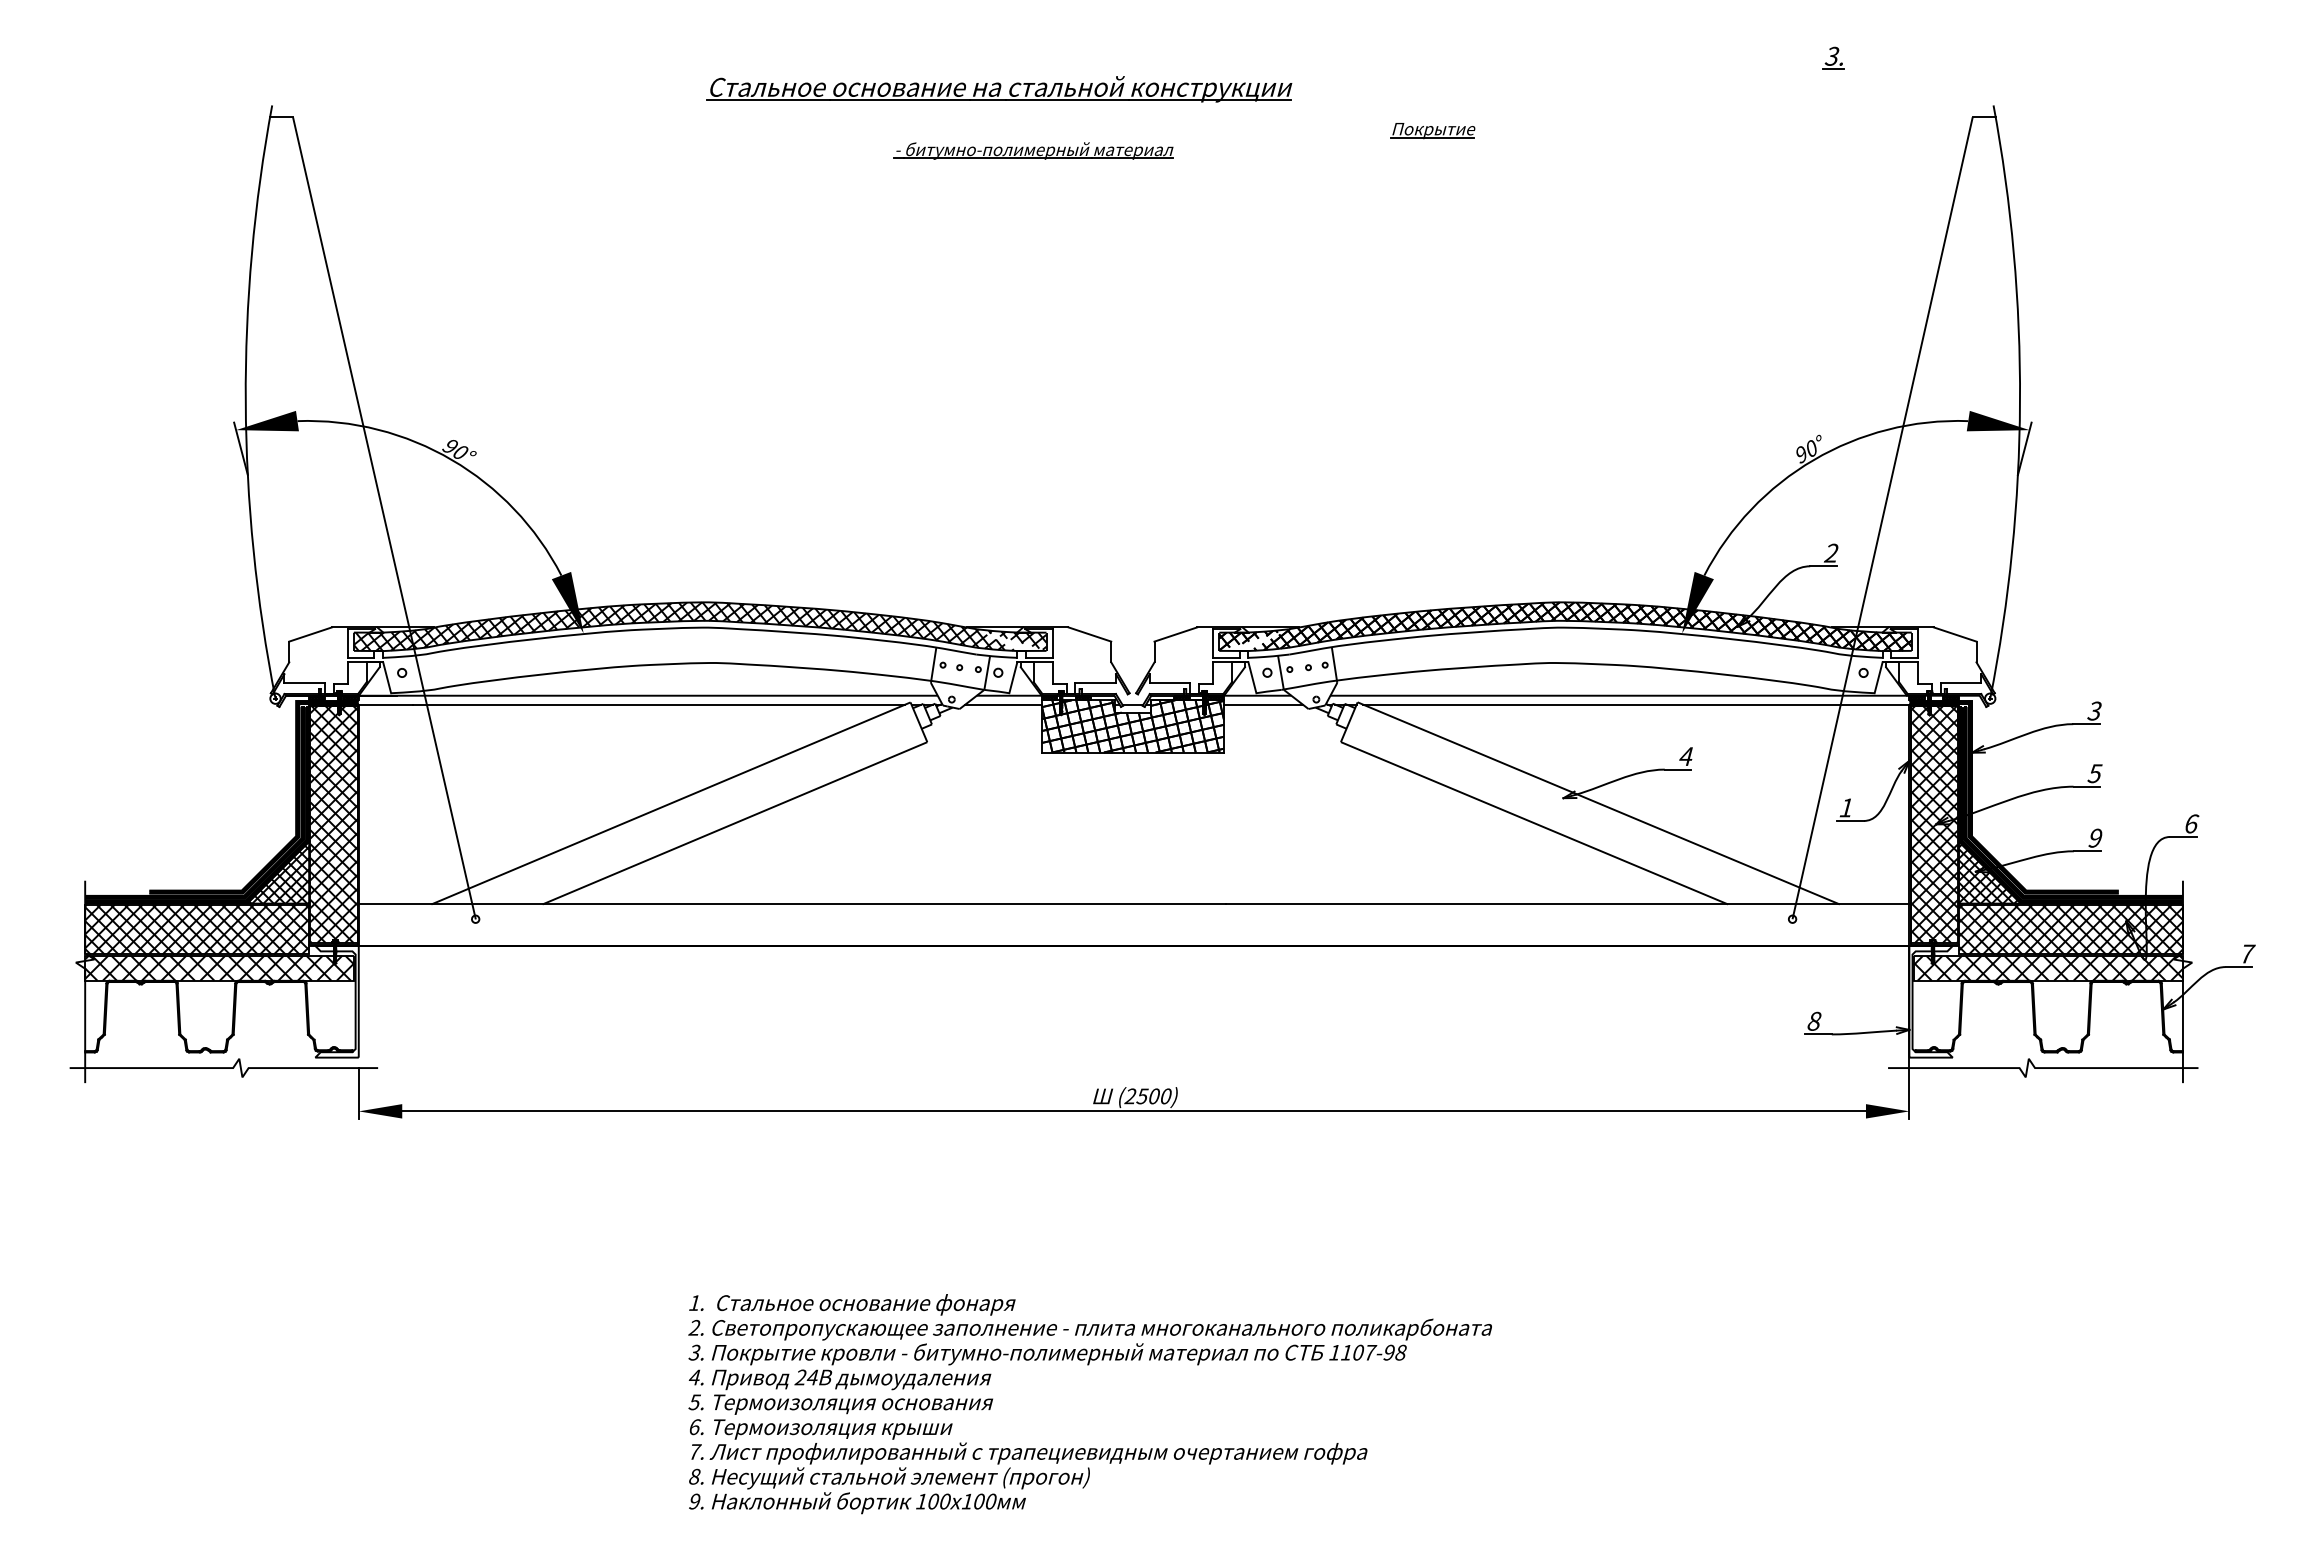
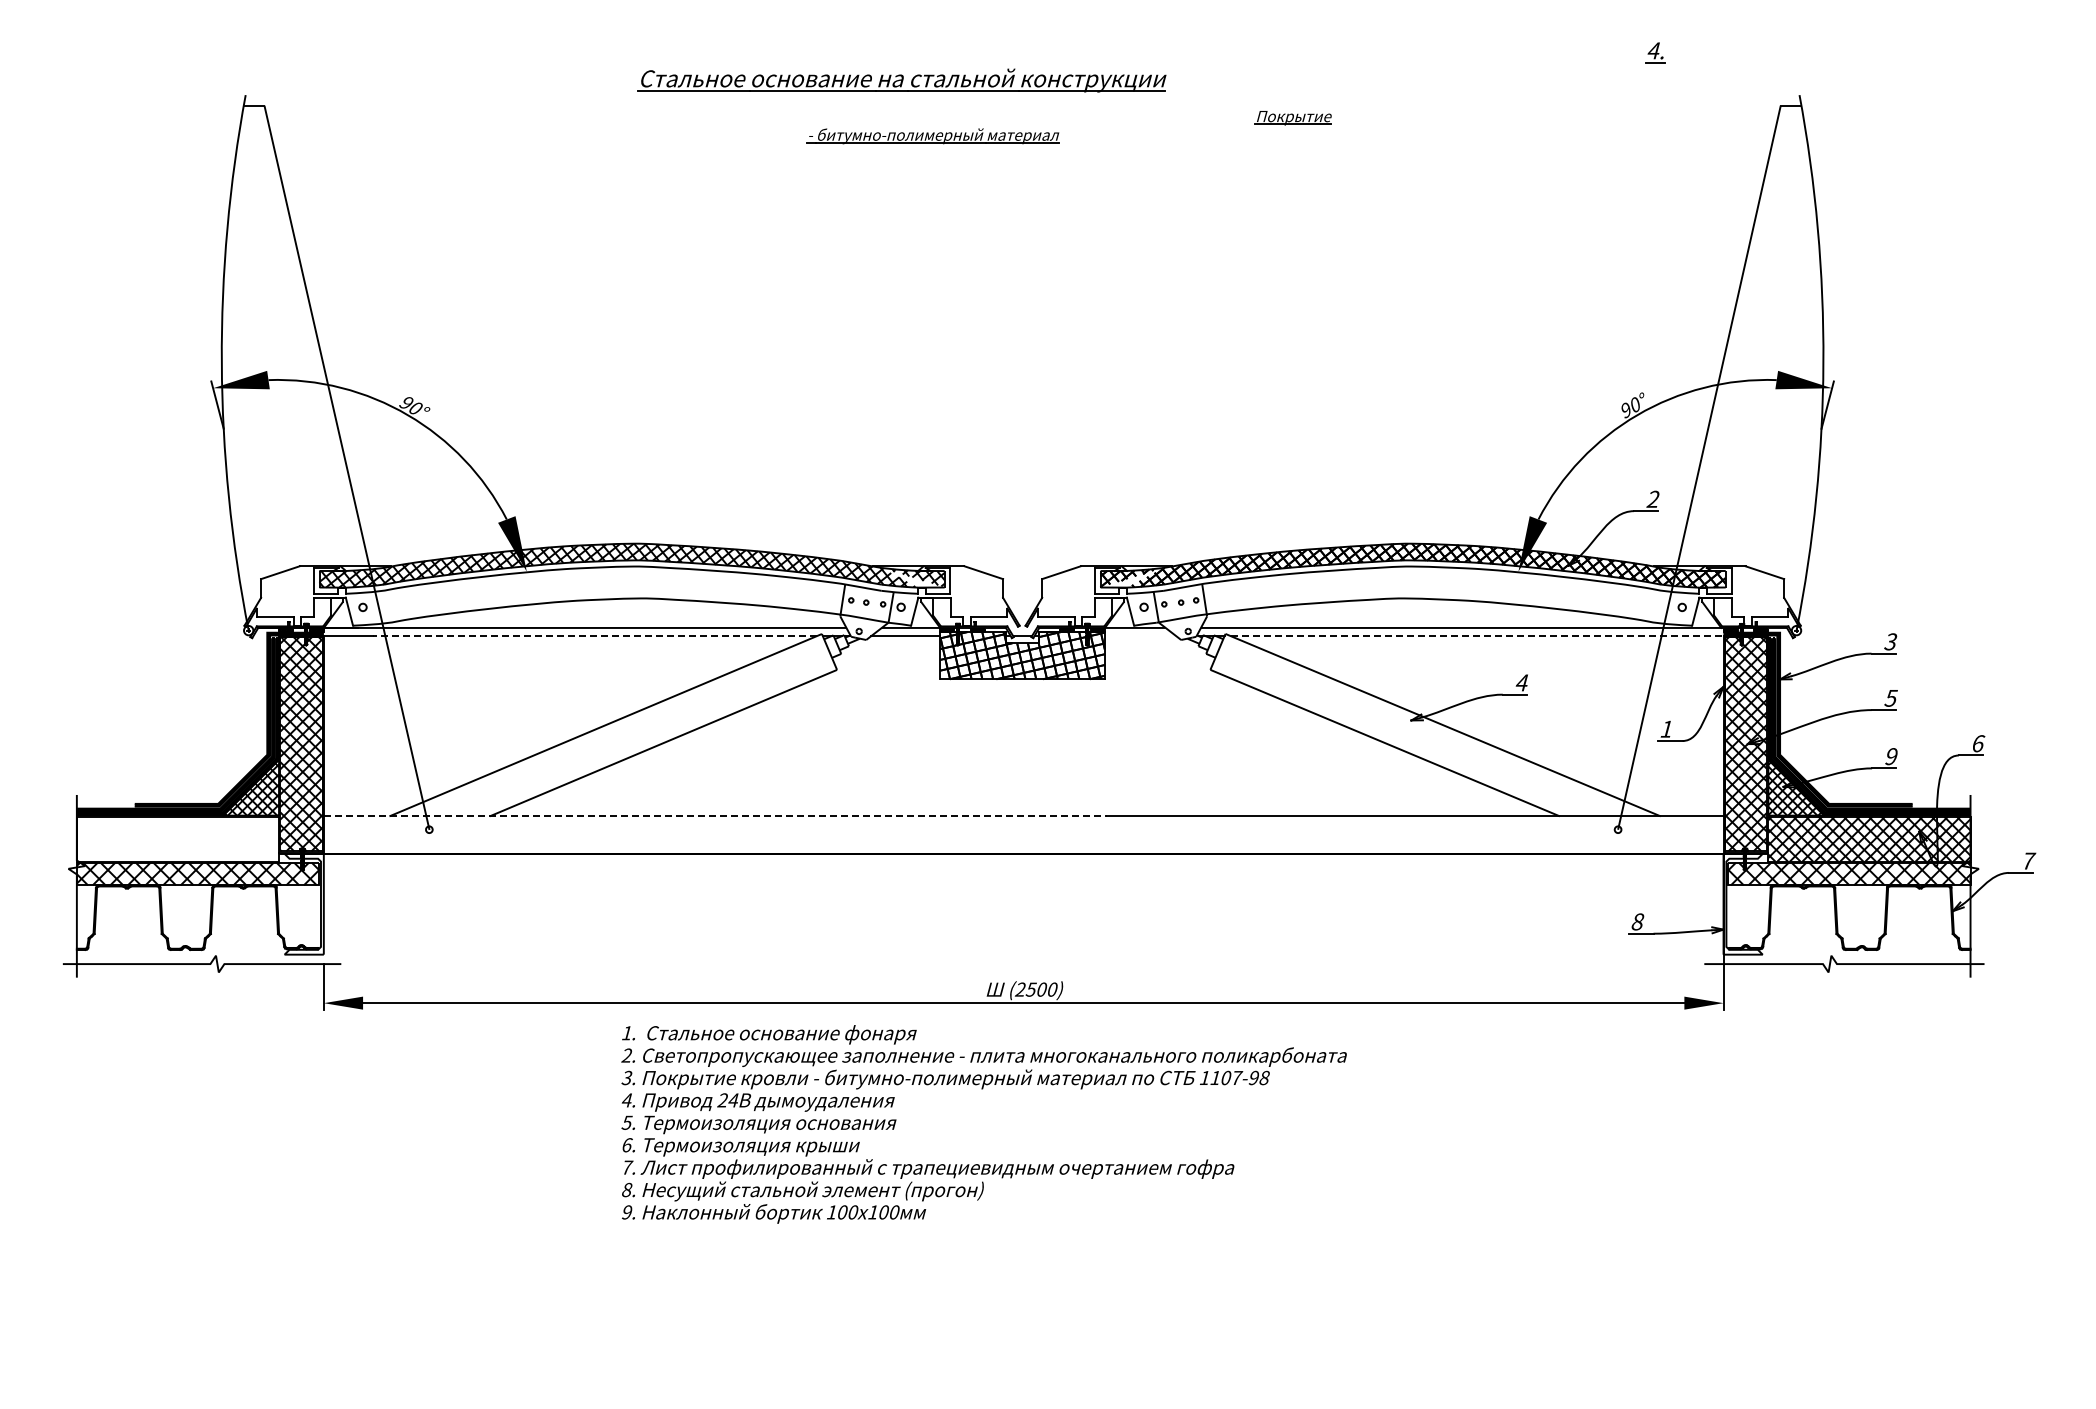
text: (1831, 55) -> (1653, 50), 3. -> 4.
line: (658, 705) -> (594, 636), solid -> dashed
line: (1263, 705) -> (1140, 636), removed
line: (1636, 705) -> (1477, 636), solid -> dashed
line: (792, 904) -> (715, 816), solid -> dashed
hatch: (196, 928) -> (177, 838), removed
text: (1089, 1404) -> (983, 1124), moved

